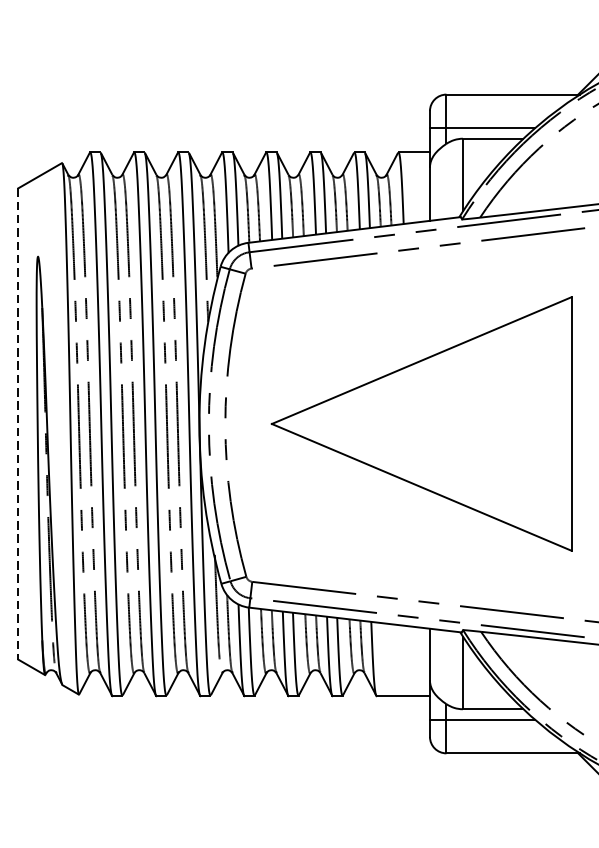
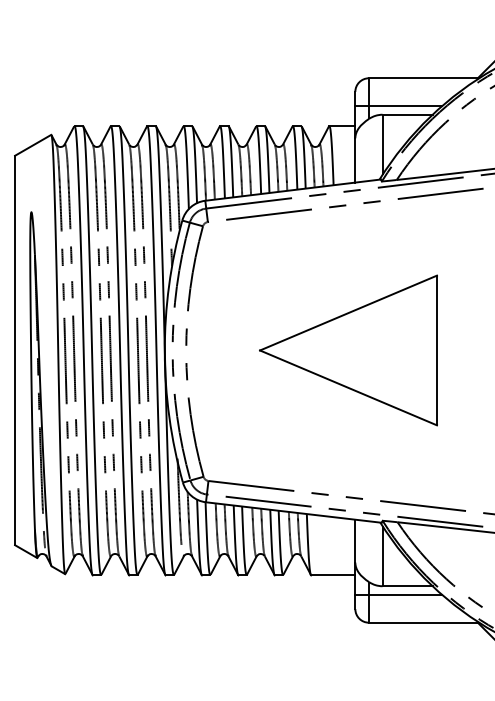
line: (18, 424) -> (15, 350), dashed -> solid
part: (421, 424) -> (348, 350), size x0.71

